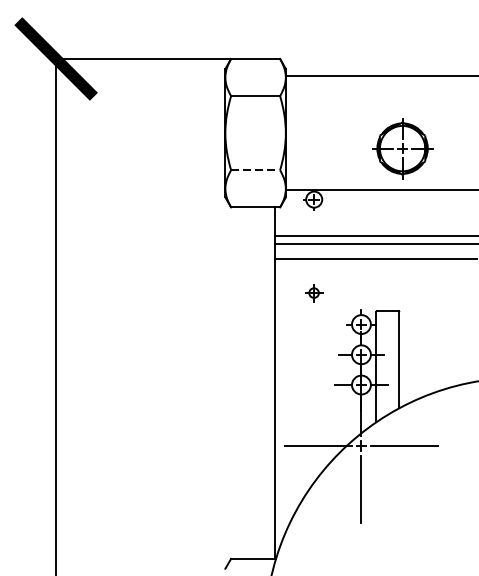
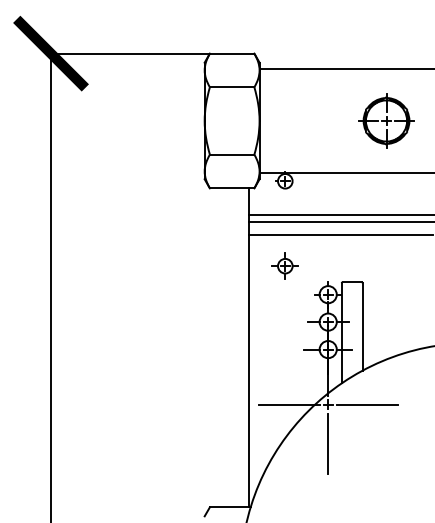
part: (402, 148) -> (386, 120), moved
line: (256, 170) -> (232, 154), dashed -> solid
part: (313, 292) -> (284, 265), size x1.67

